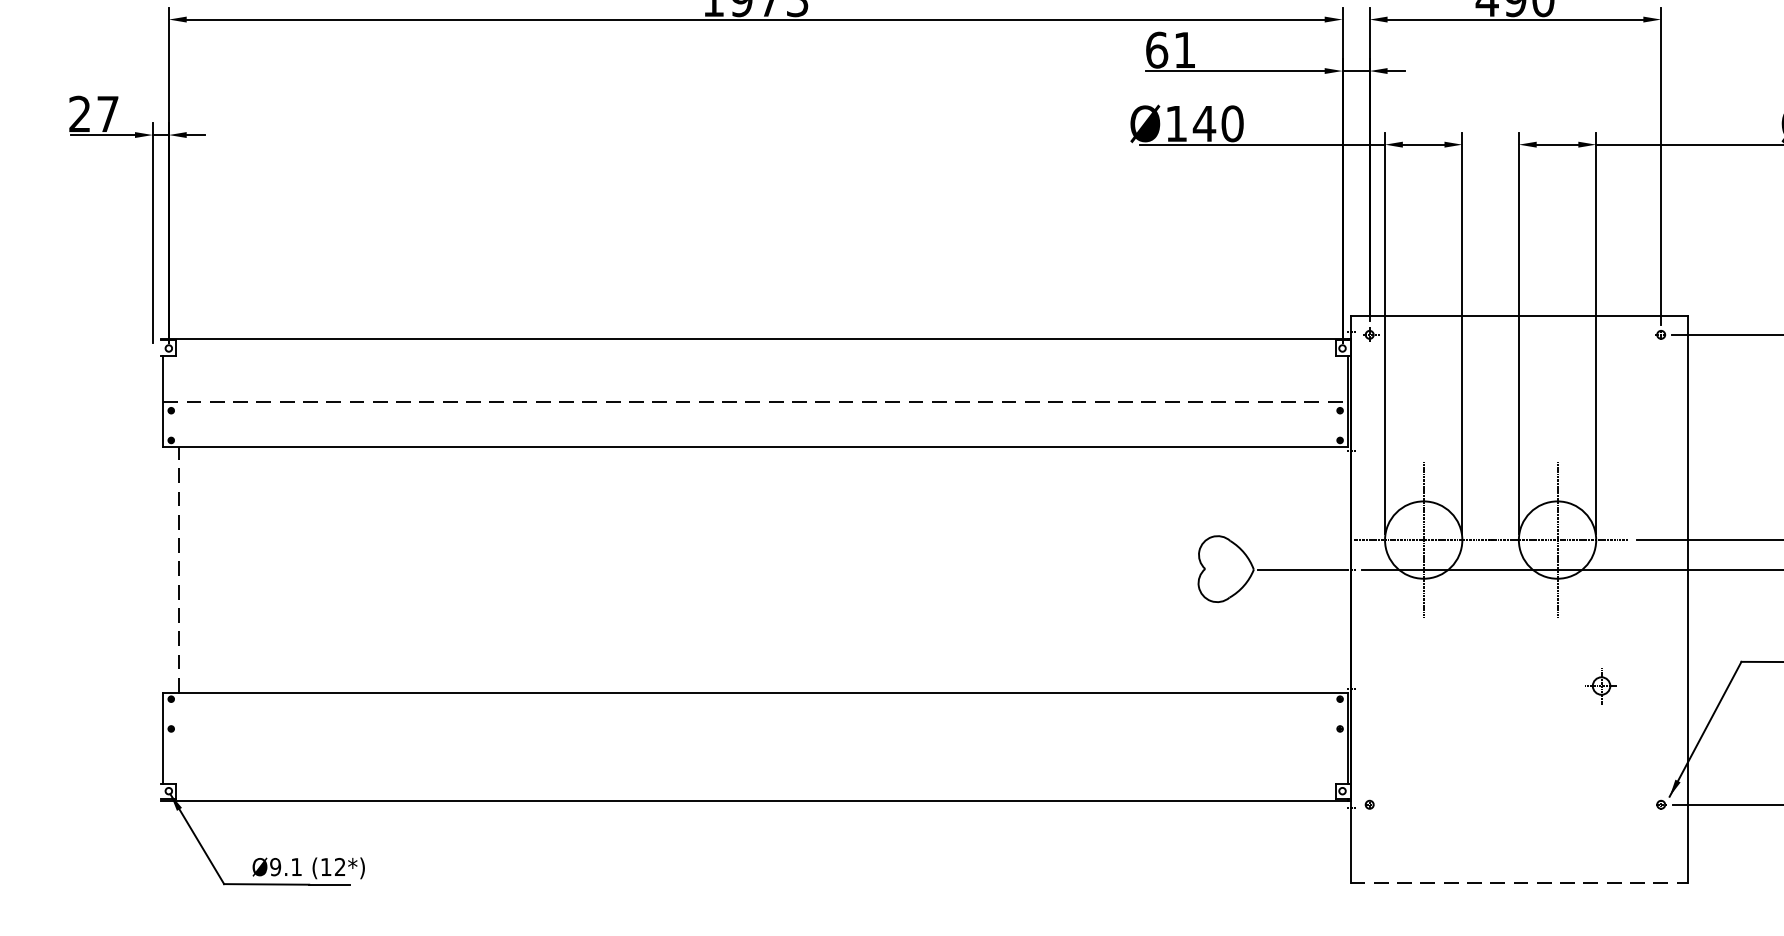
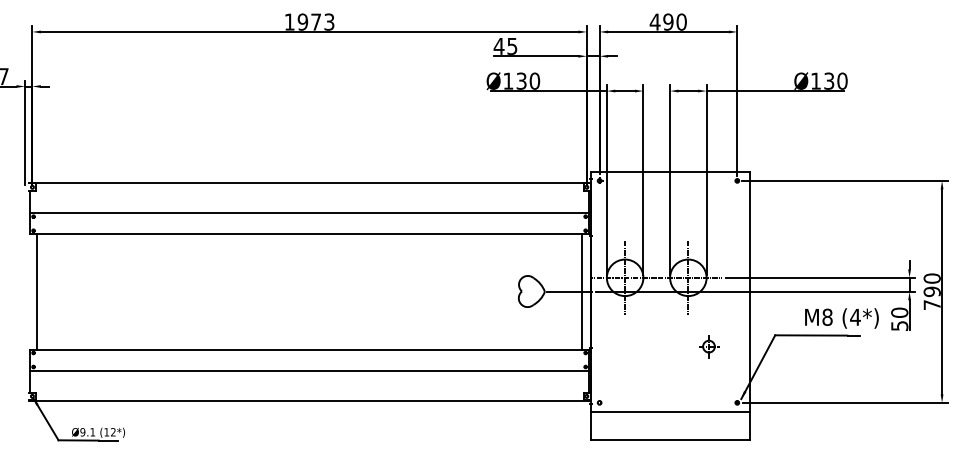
text: (1170, 48) -> (505, 45), 61 -> 45
text: (1204, 122) -> (521, 80), Ø140 -> Ø130
line: (755, 401) -> (309, 212), dashed -> solid
line: (179, 569) -> (37, 291), dashed -> solid
line: (1333, 569) -> (582, 291), added
part: (1602, 685) -> (709, 346), size x1.43
line: (755, 736) -> (309, 370), added
line: (1519, 823) -> (670, 411), added
line: (1519, 882) -> (670, 439), dashed -> solid

